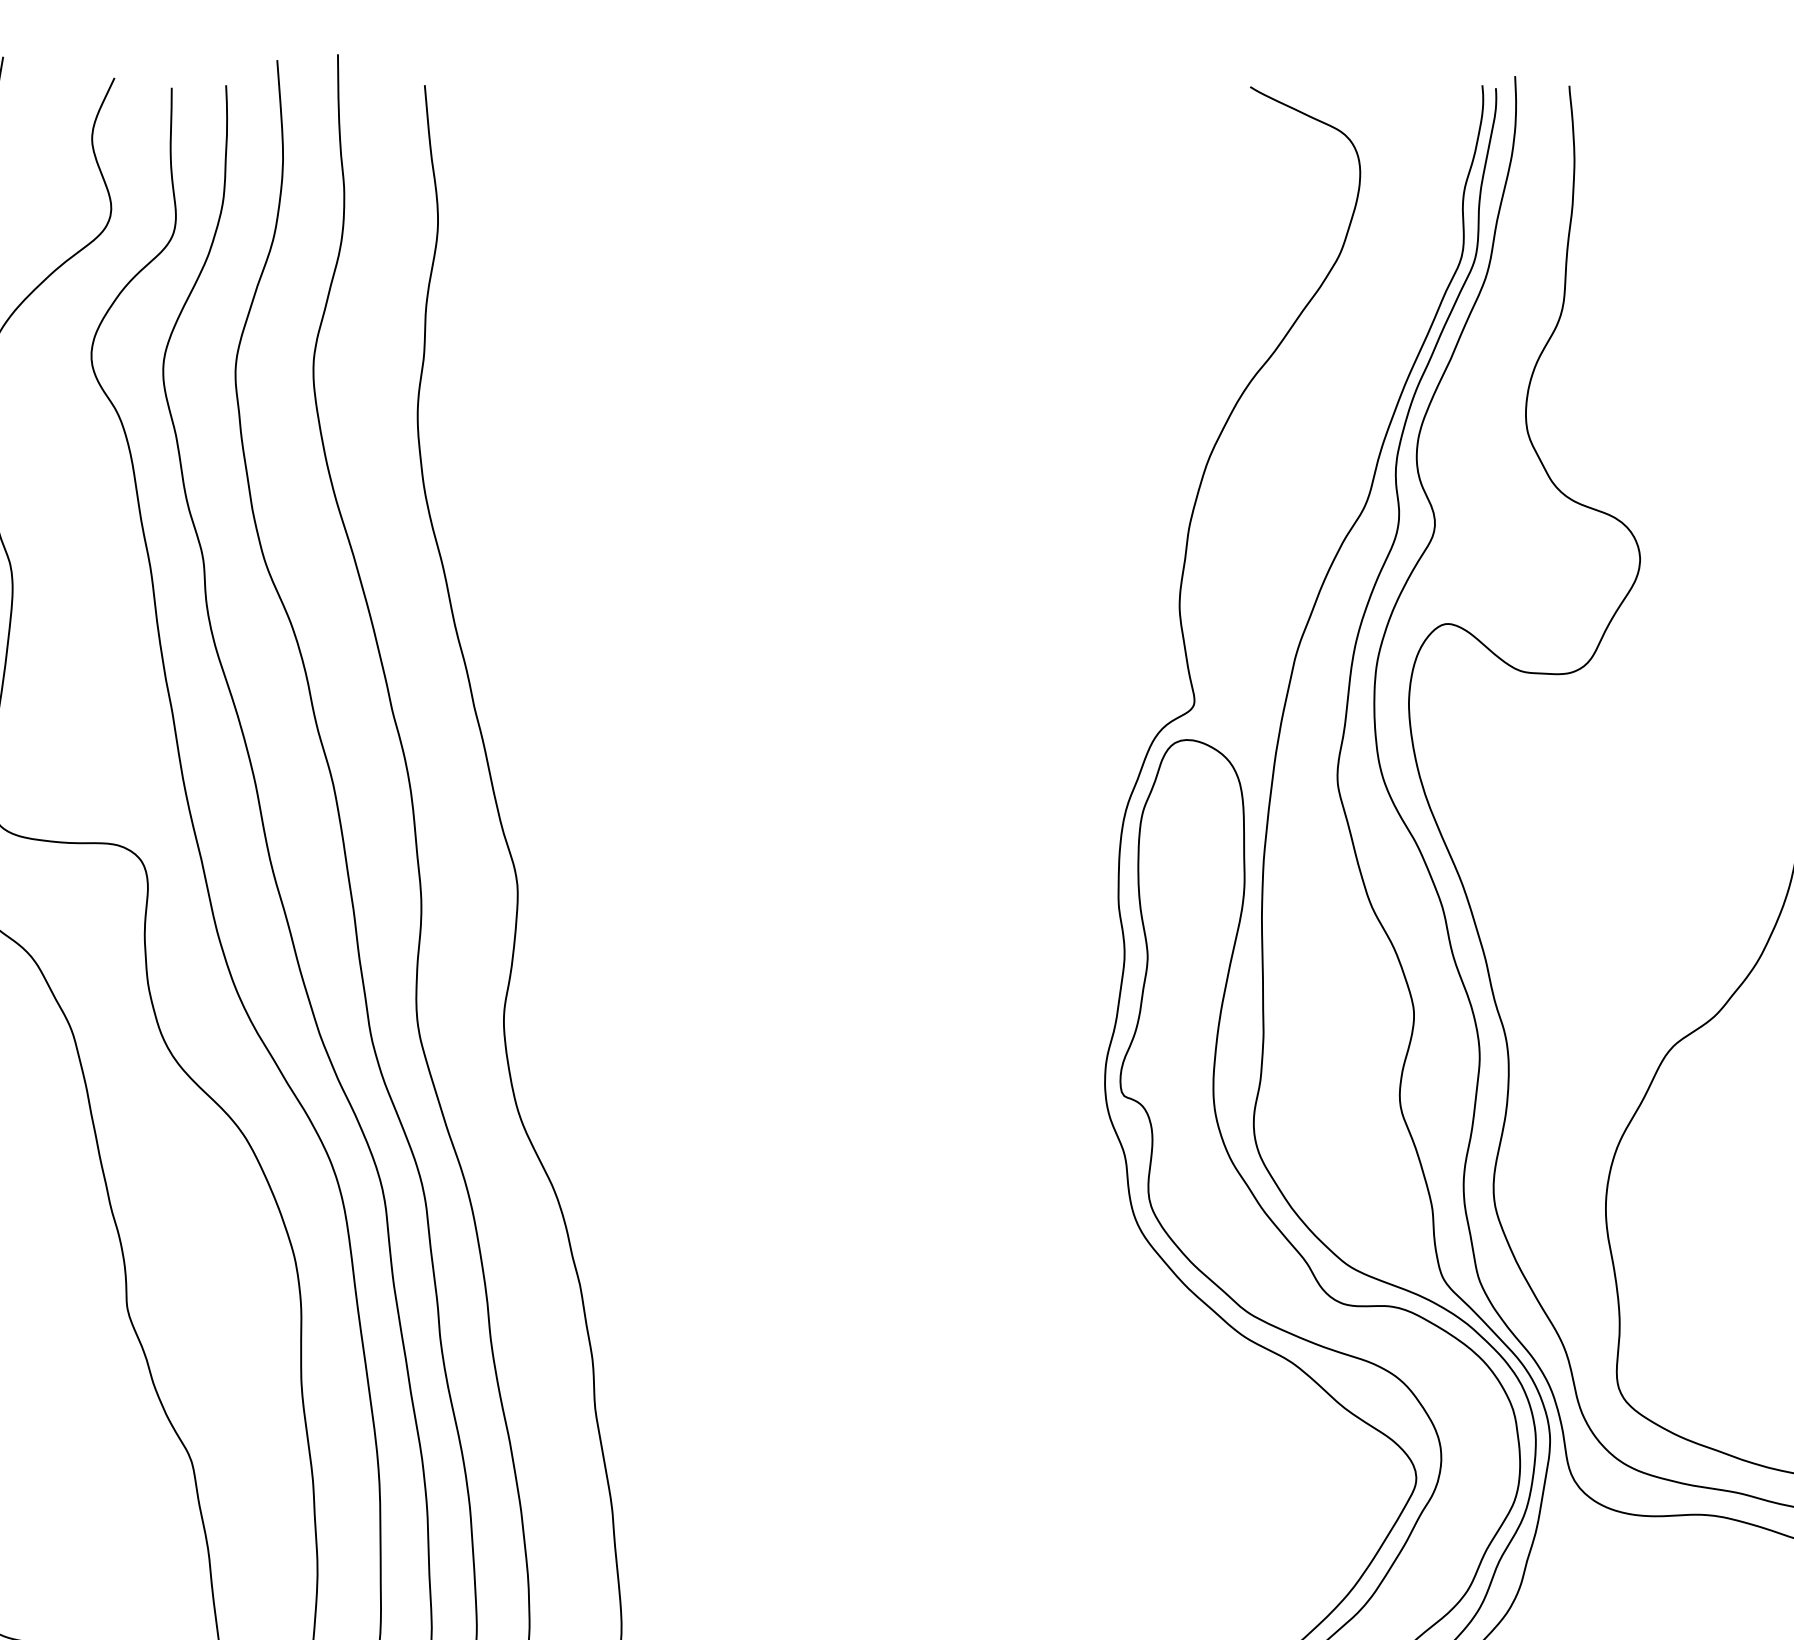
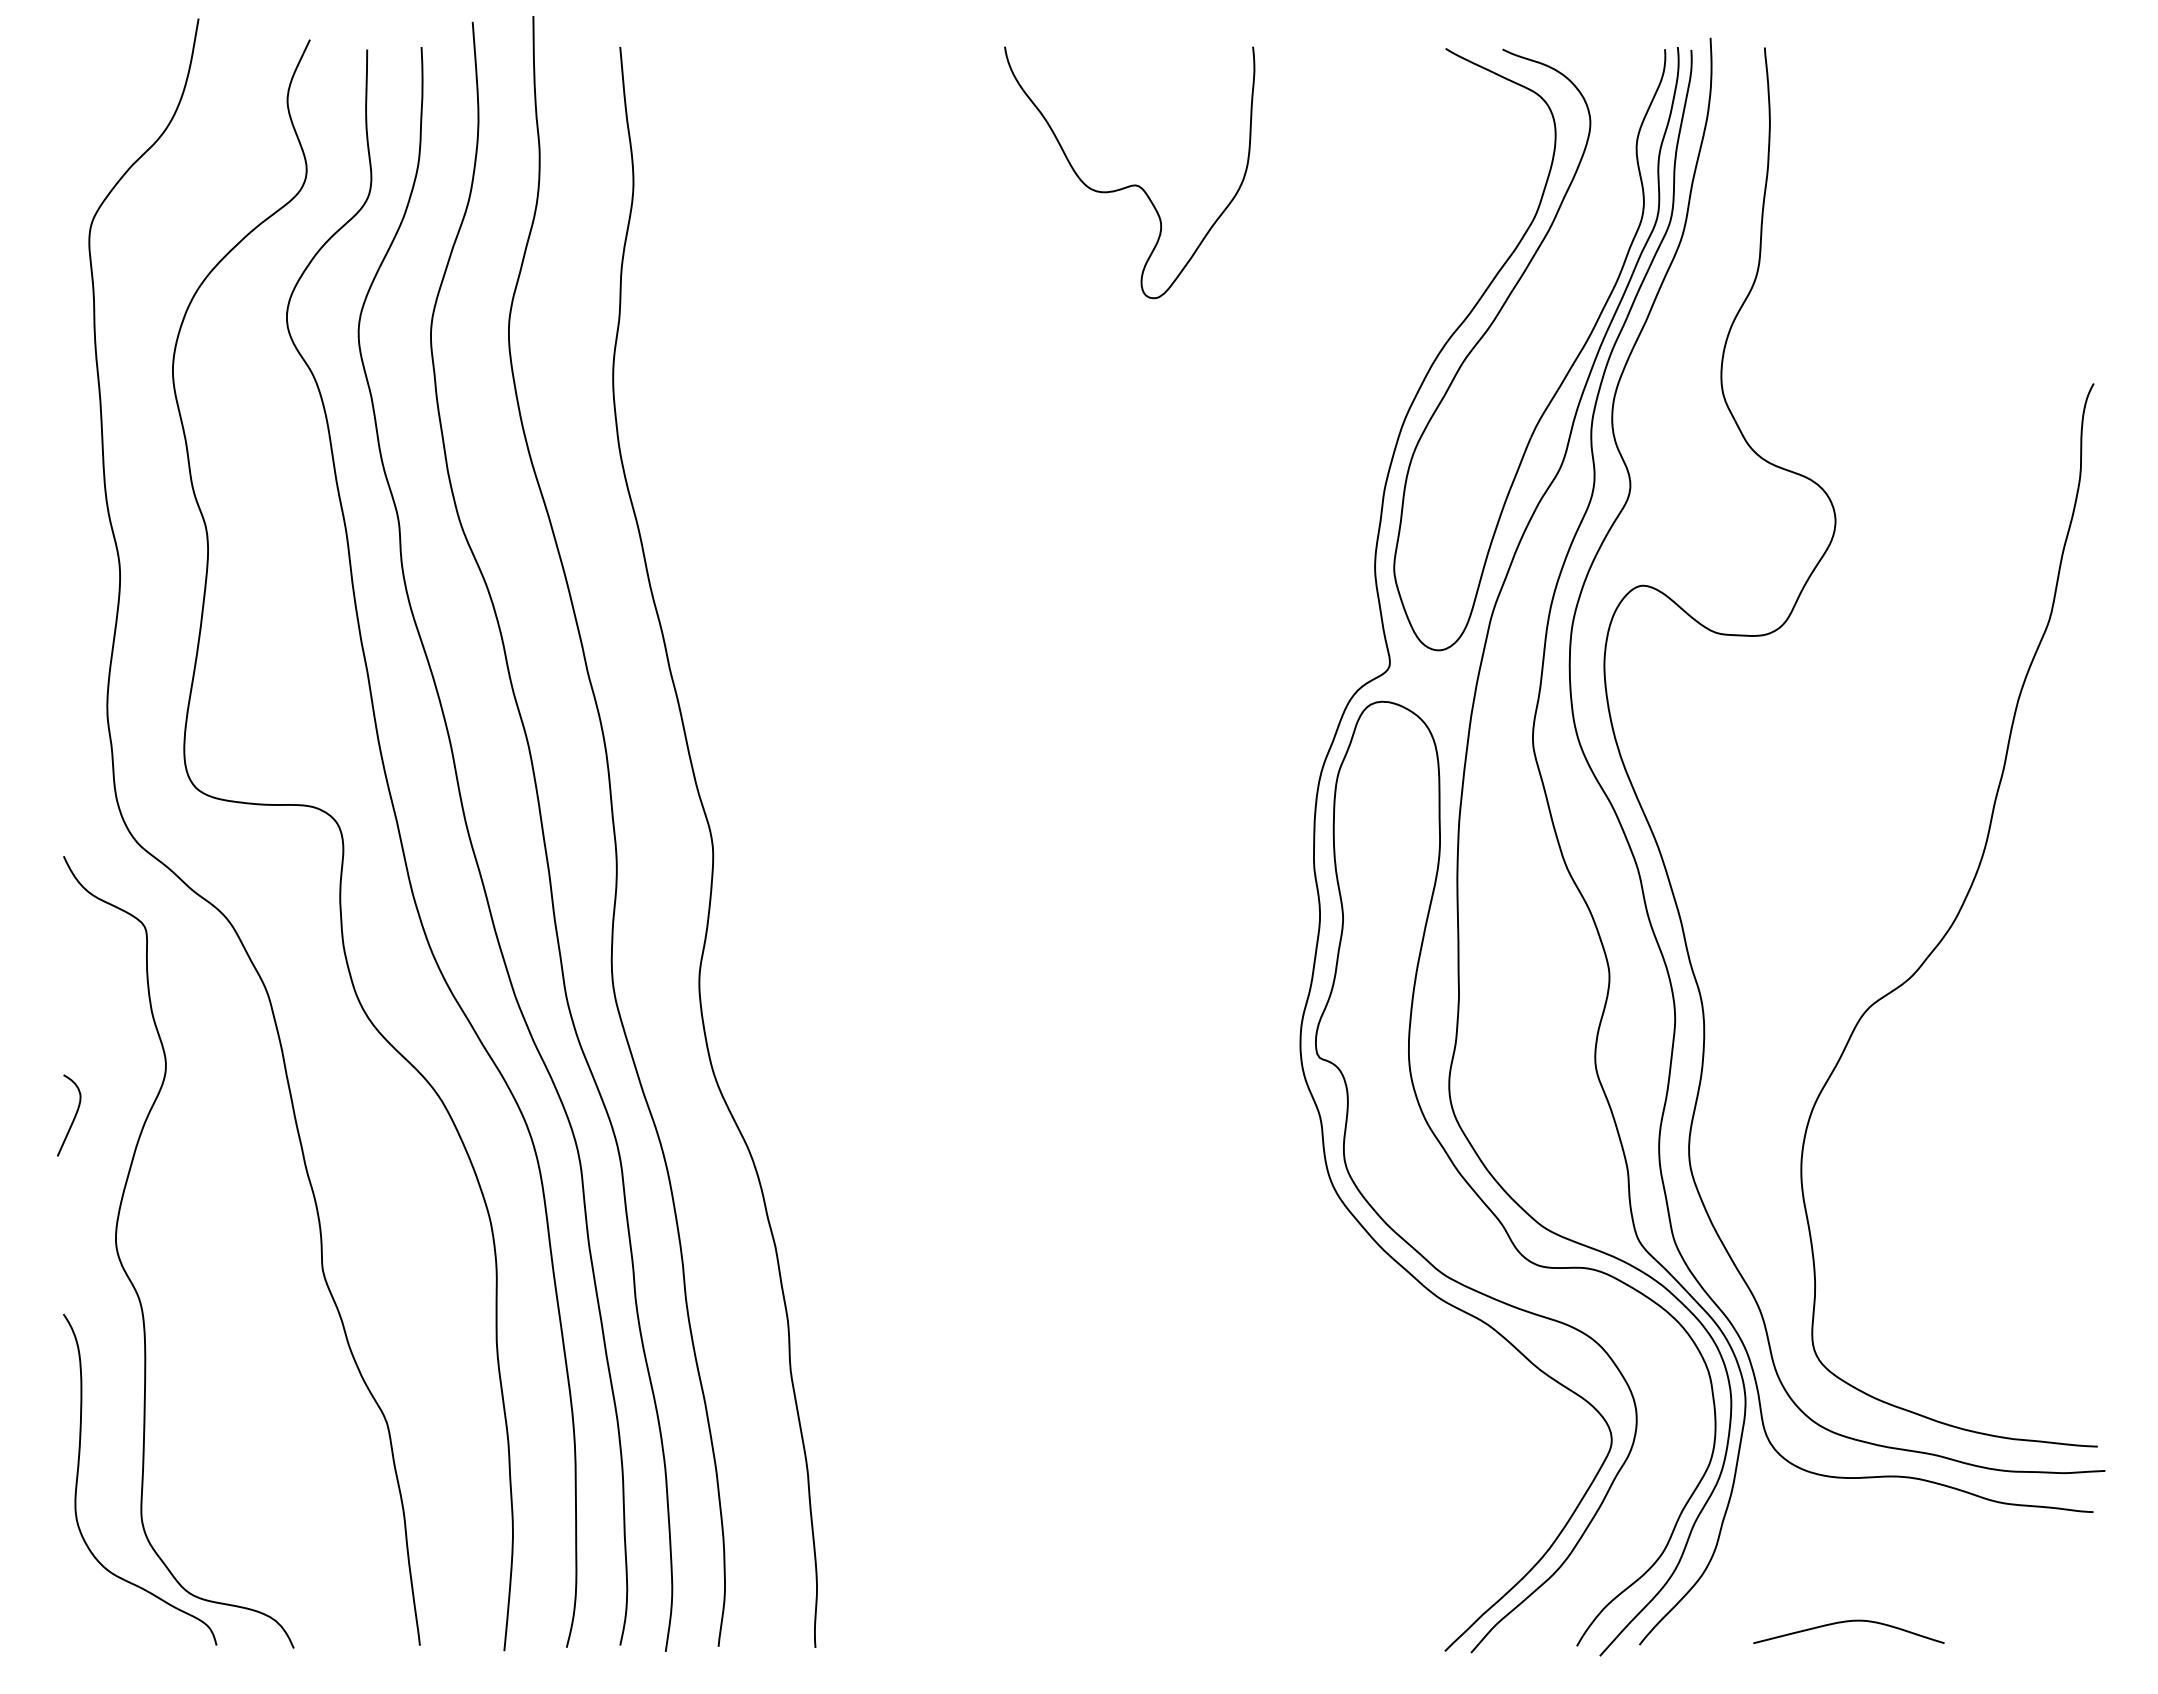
curve: (937, 222) -> (1132, 184), added
part: (1372, 409) -> (1567, 371), added

